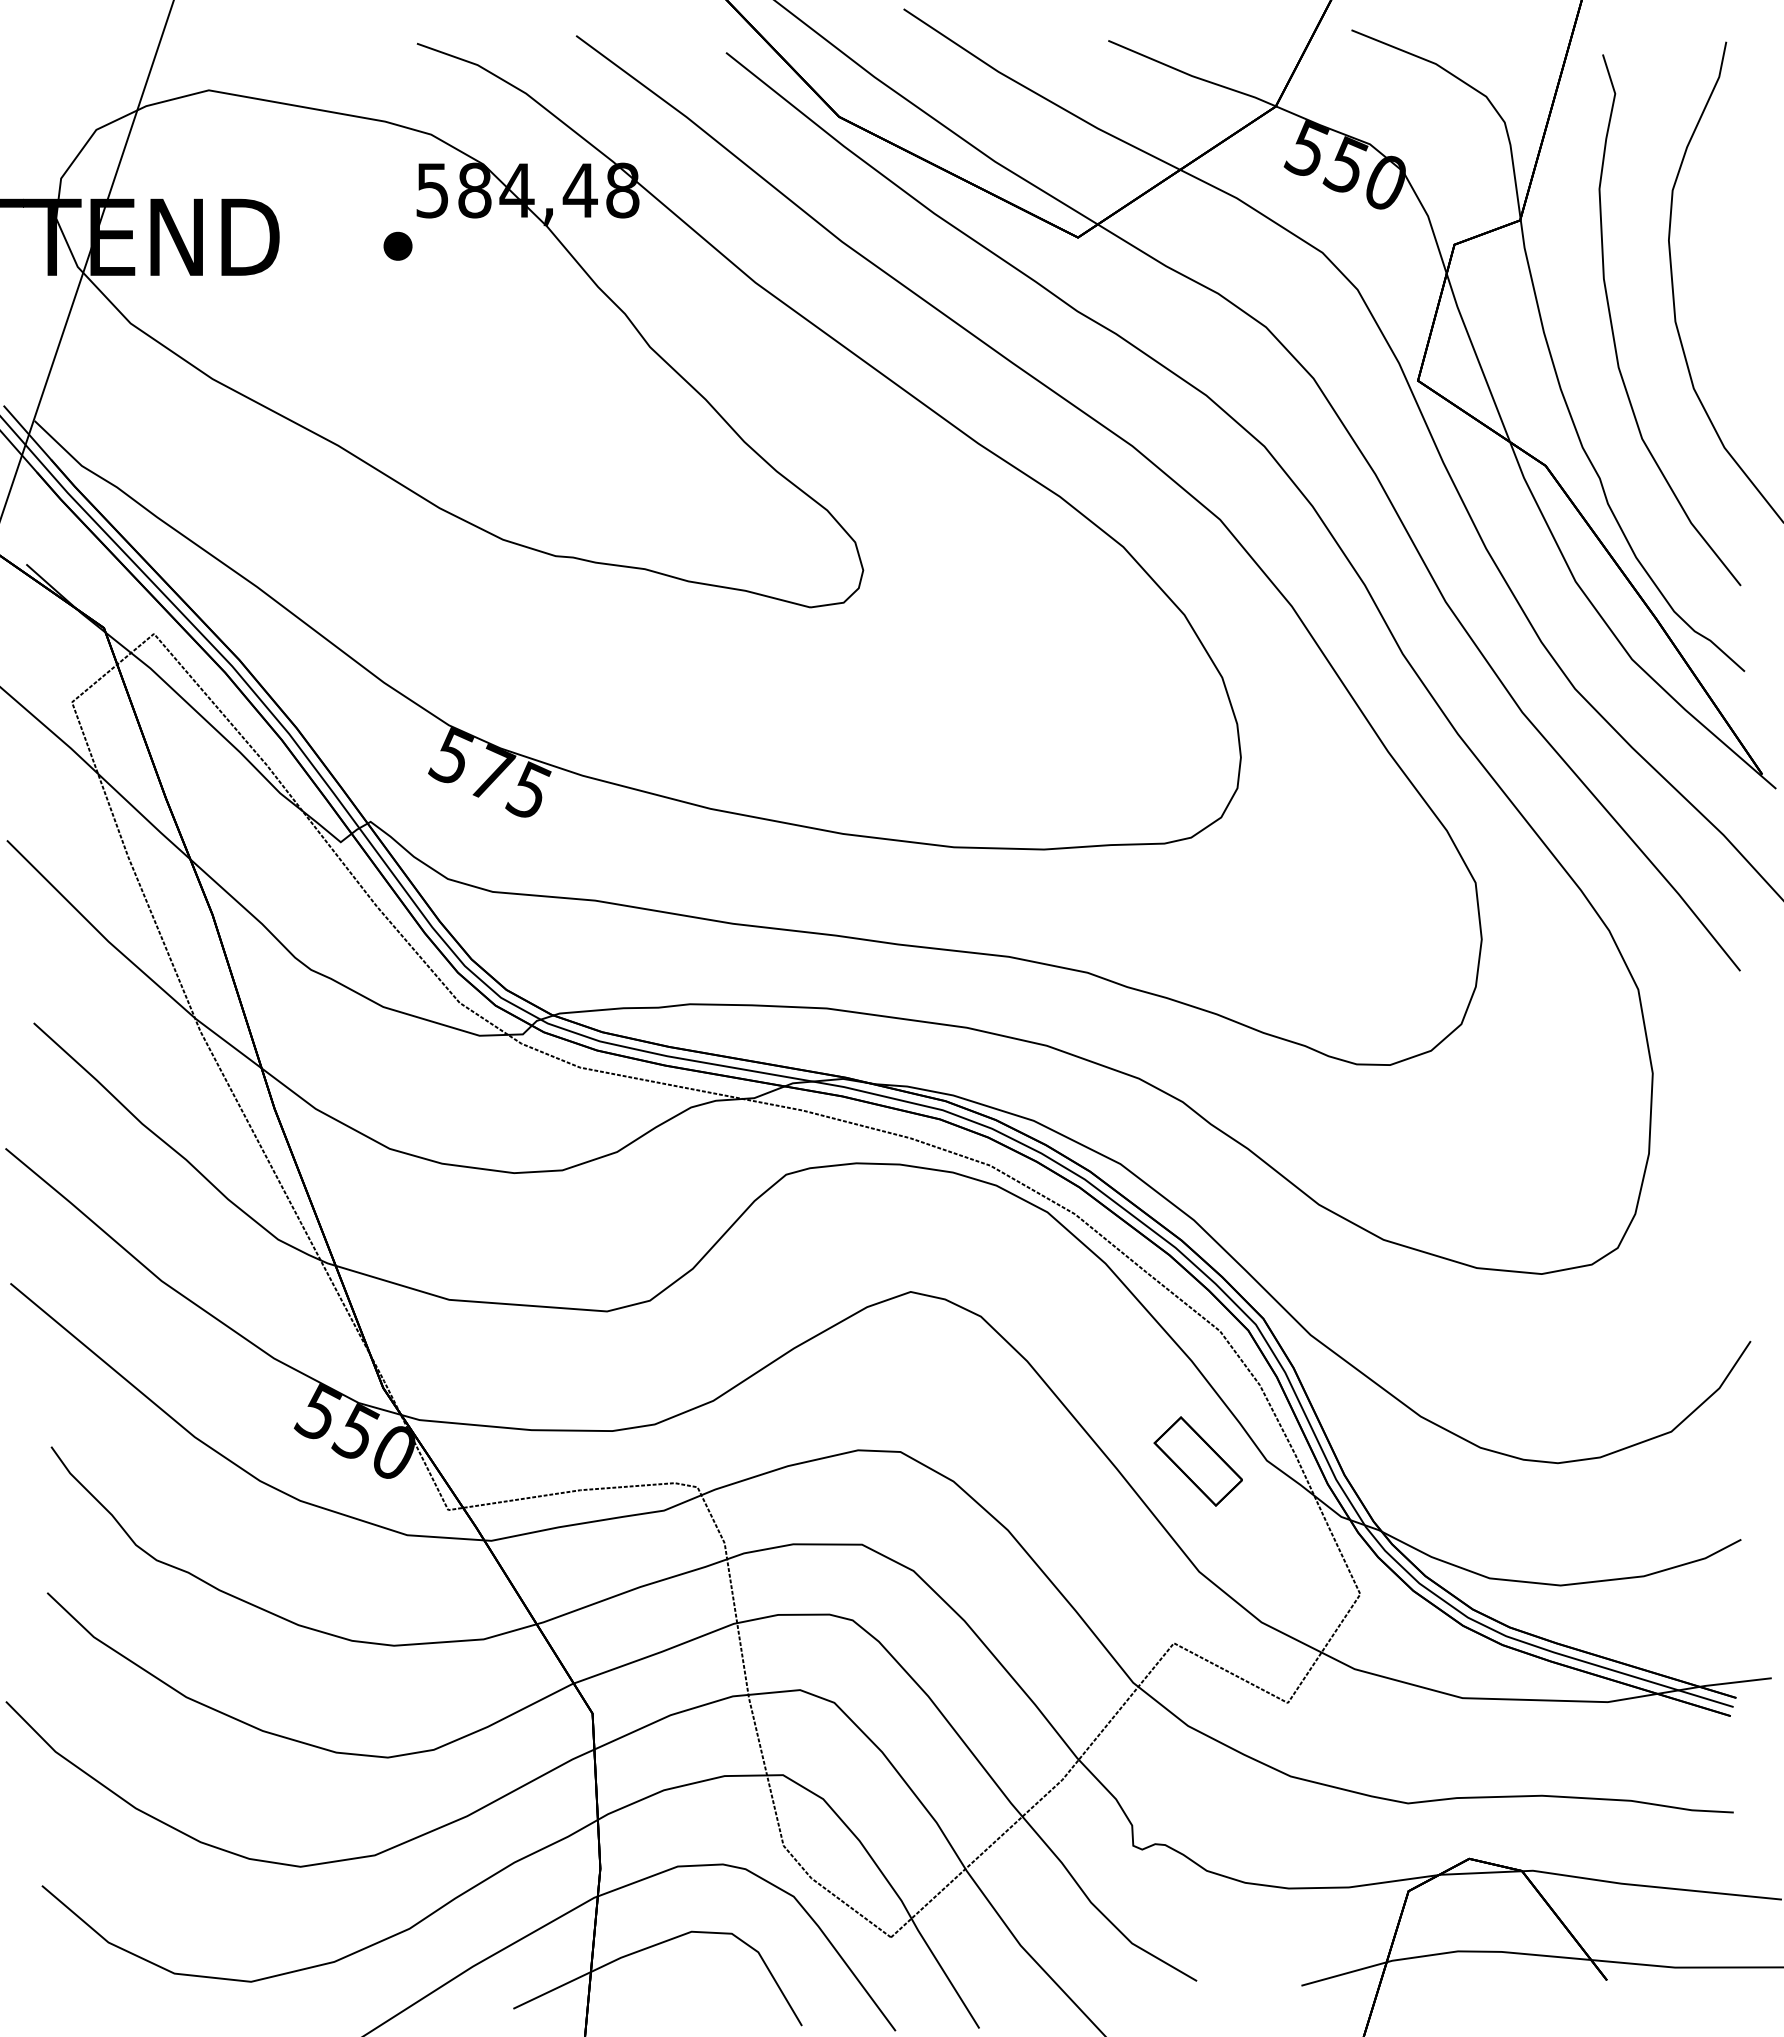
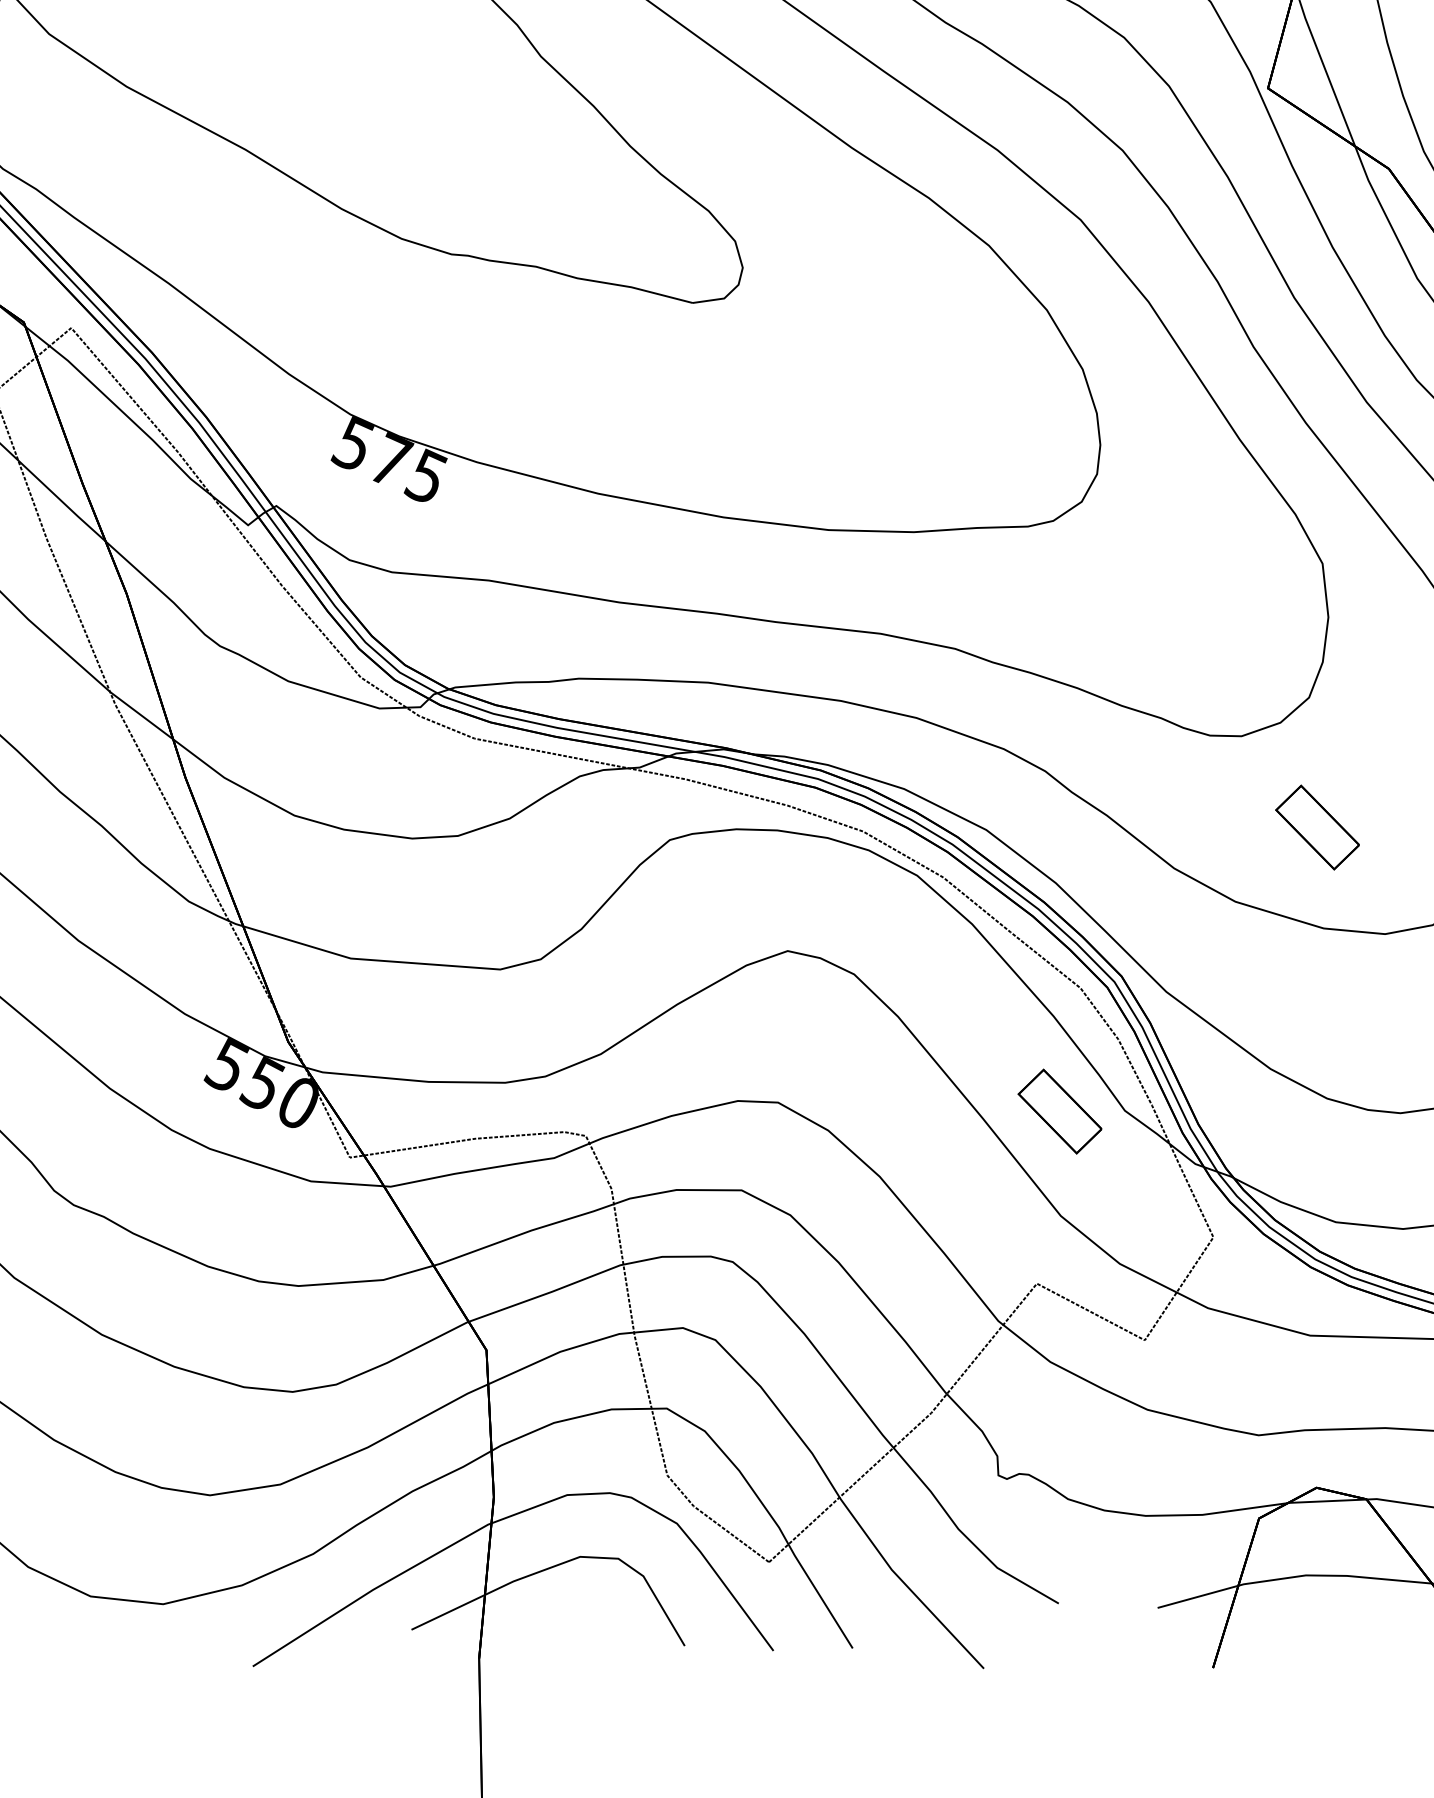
part: (1469, 1161) -> (1316, 827), added

